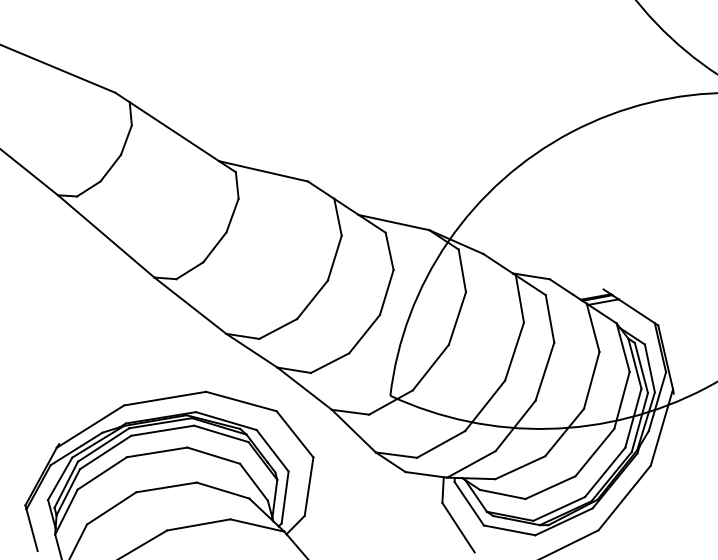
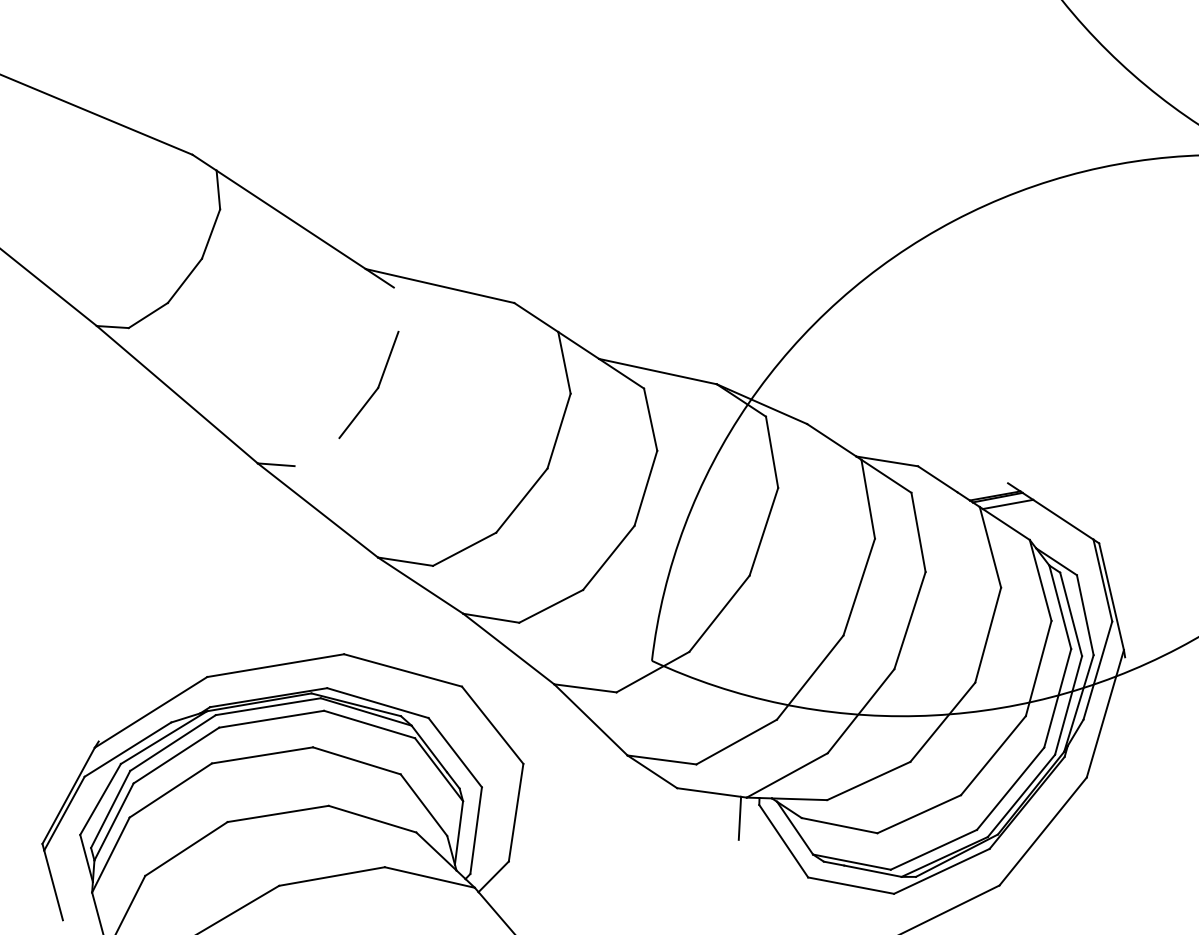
line: (236, 185) -> (394, 309), removed
line: (189, 270) -> (316, 451), removed
line: (458, 527) -> (765, 880), removed

